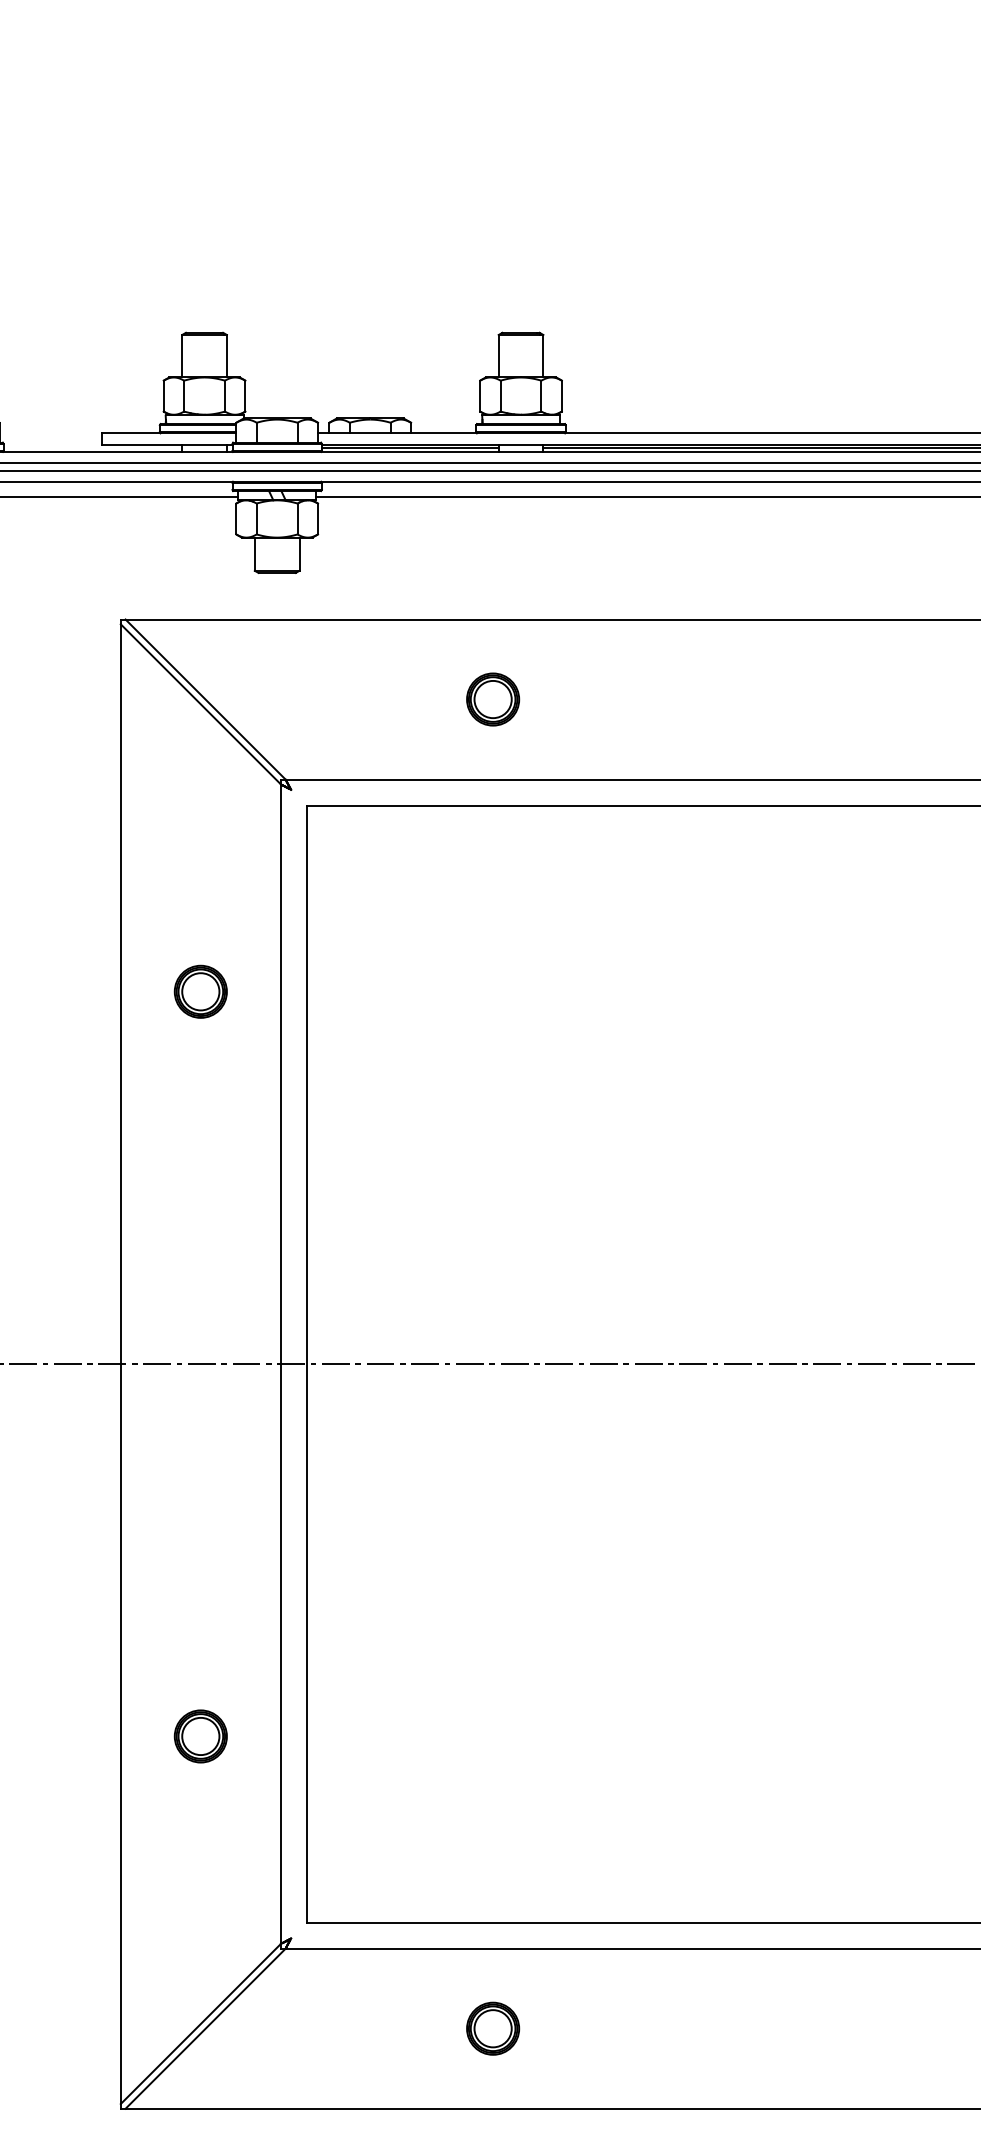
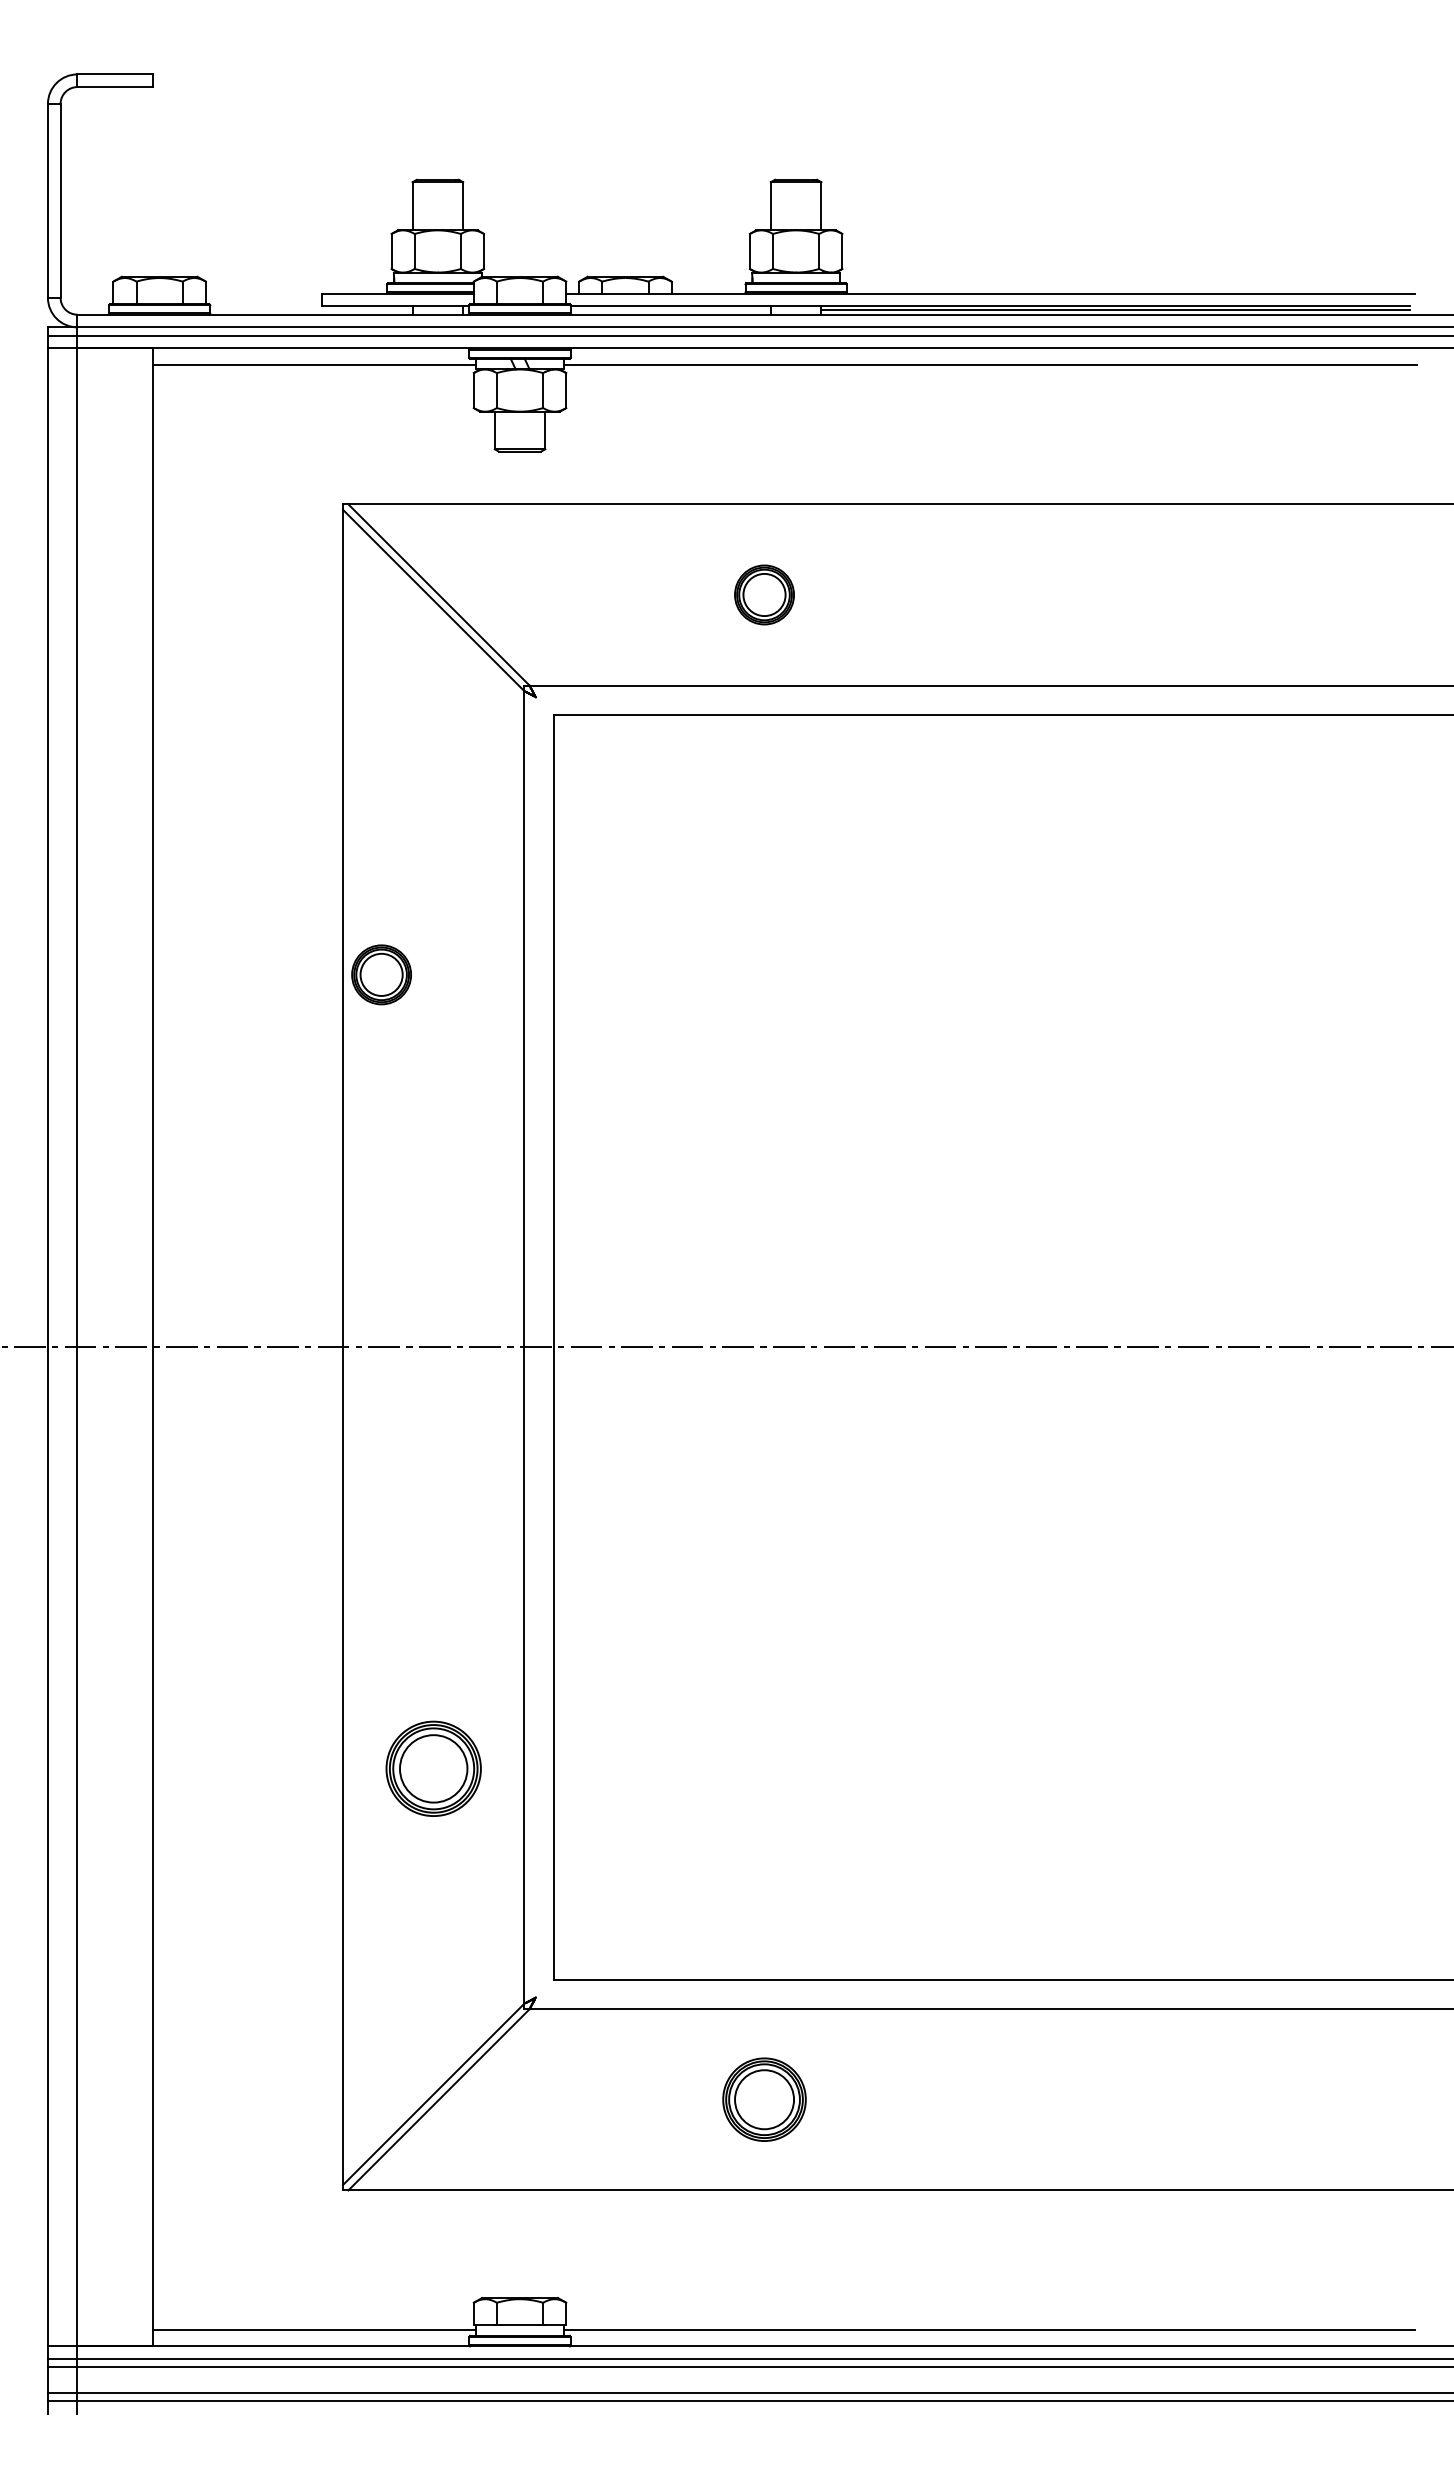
line: (410, 448) -> (670, 310), removed
part: (200, 991) -> (381, 974), moved
part: (200, 1736) -> (433, 1768), size x1.6
part: (493, 2028) -> (764, 2099), size x1.4

